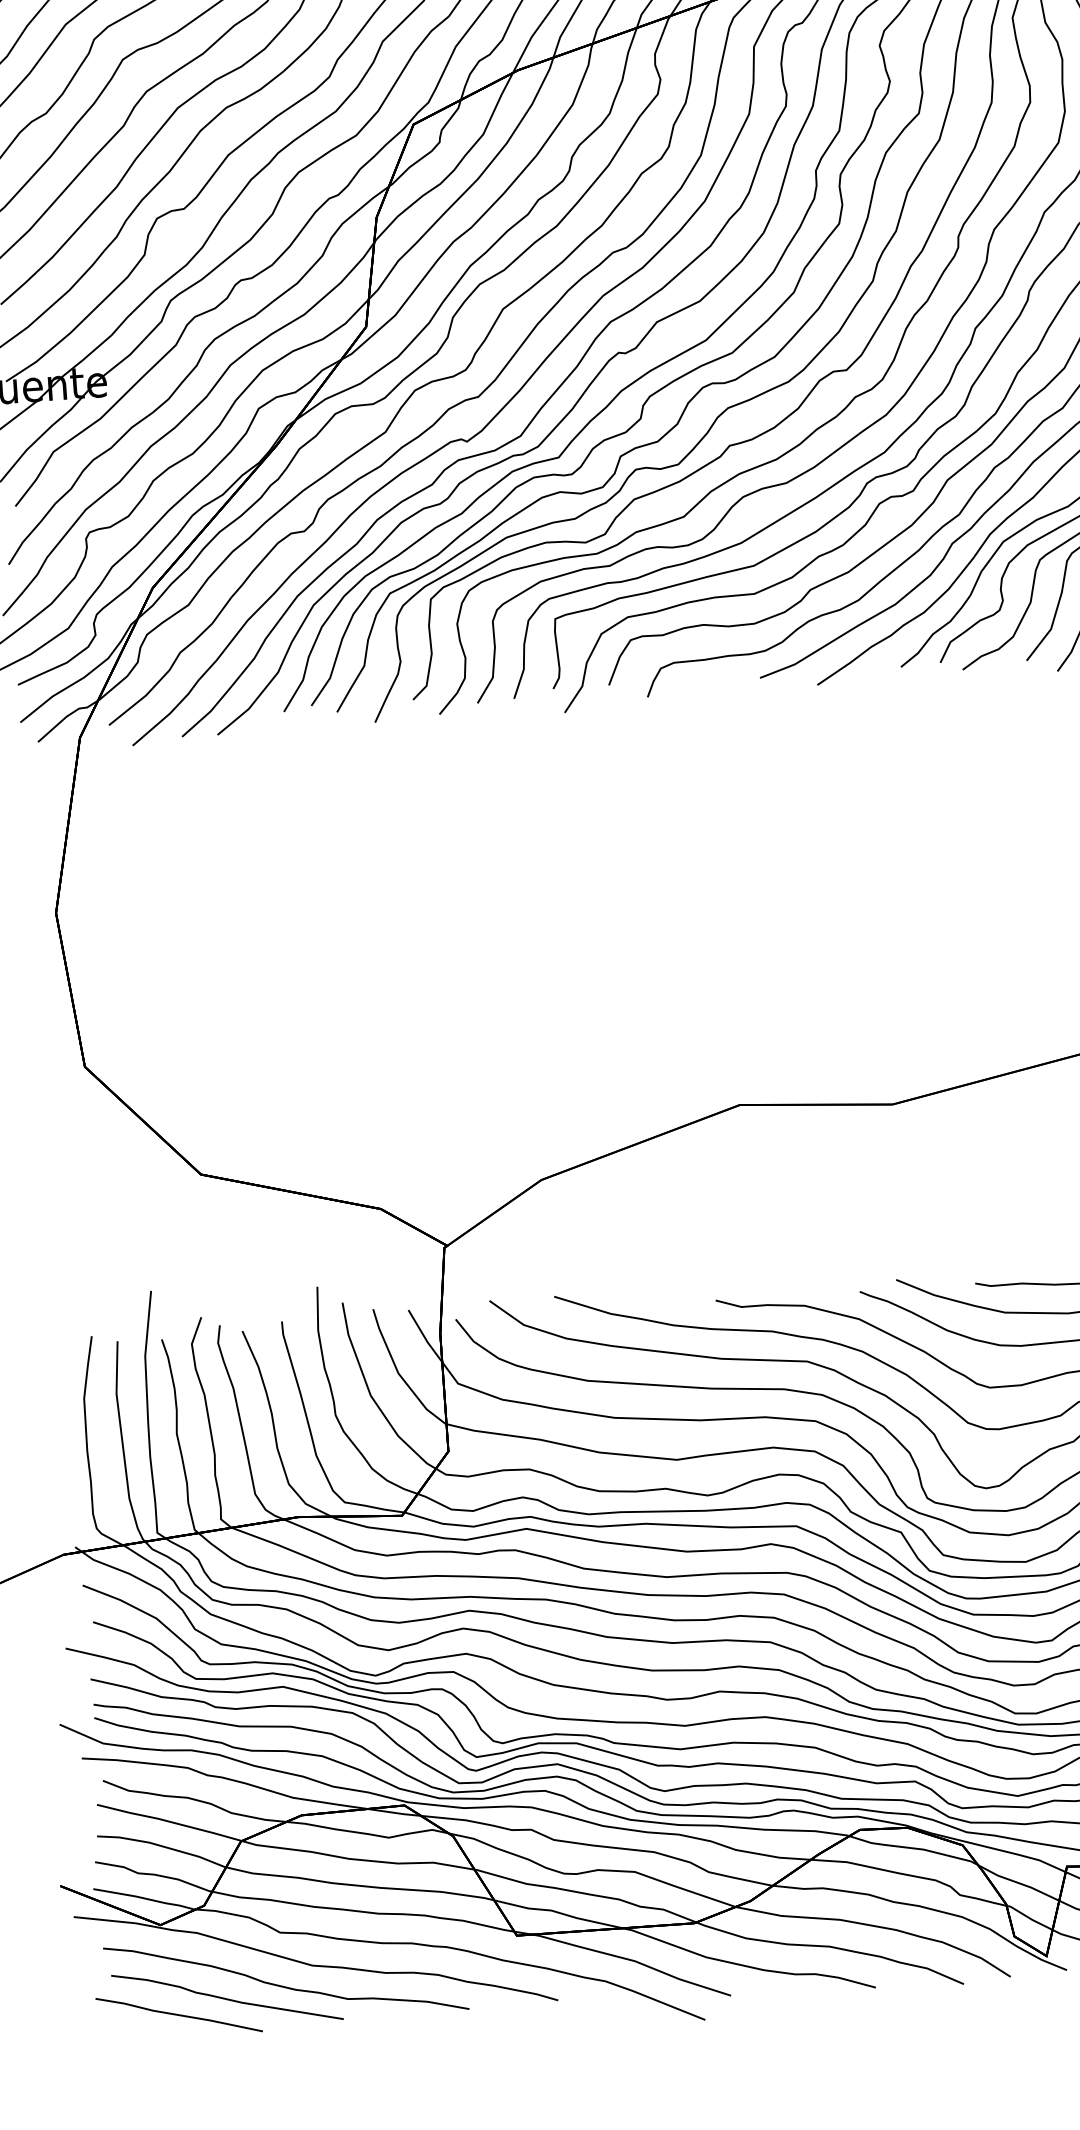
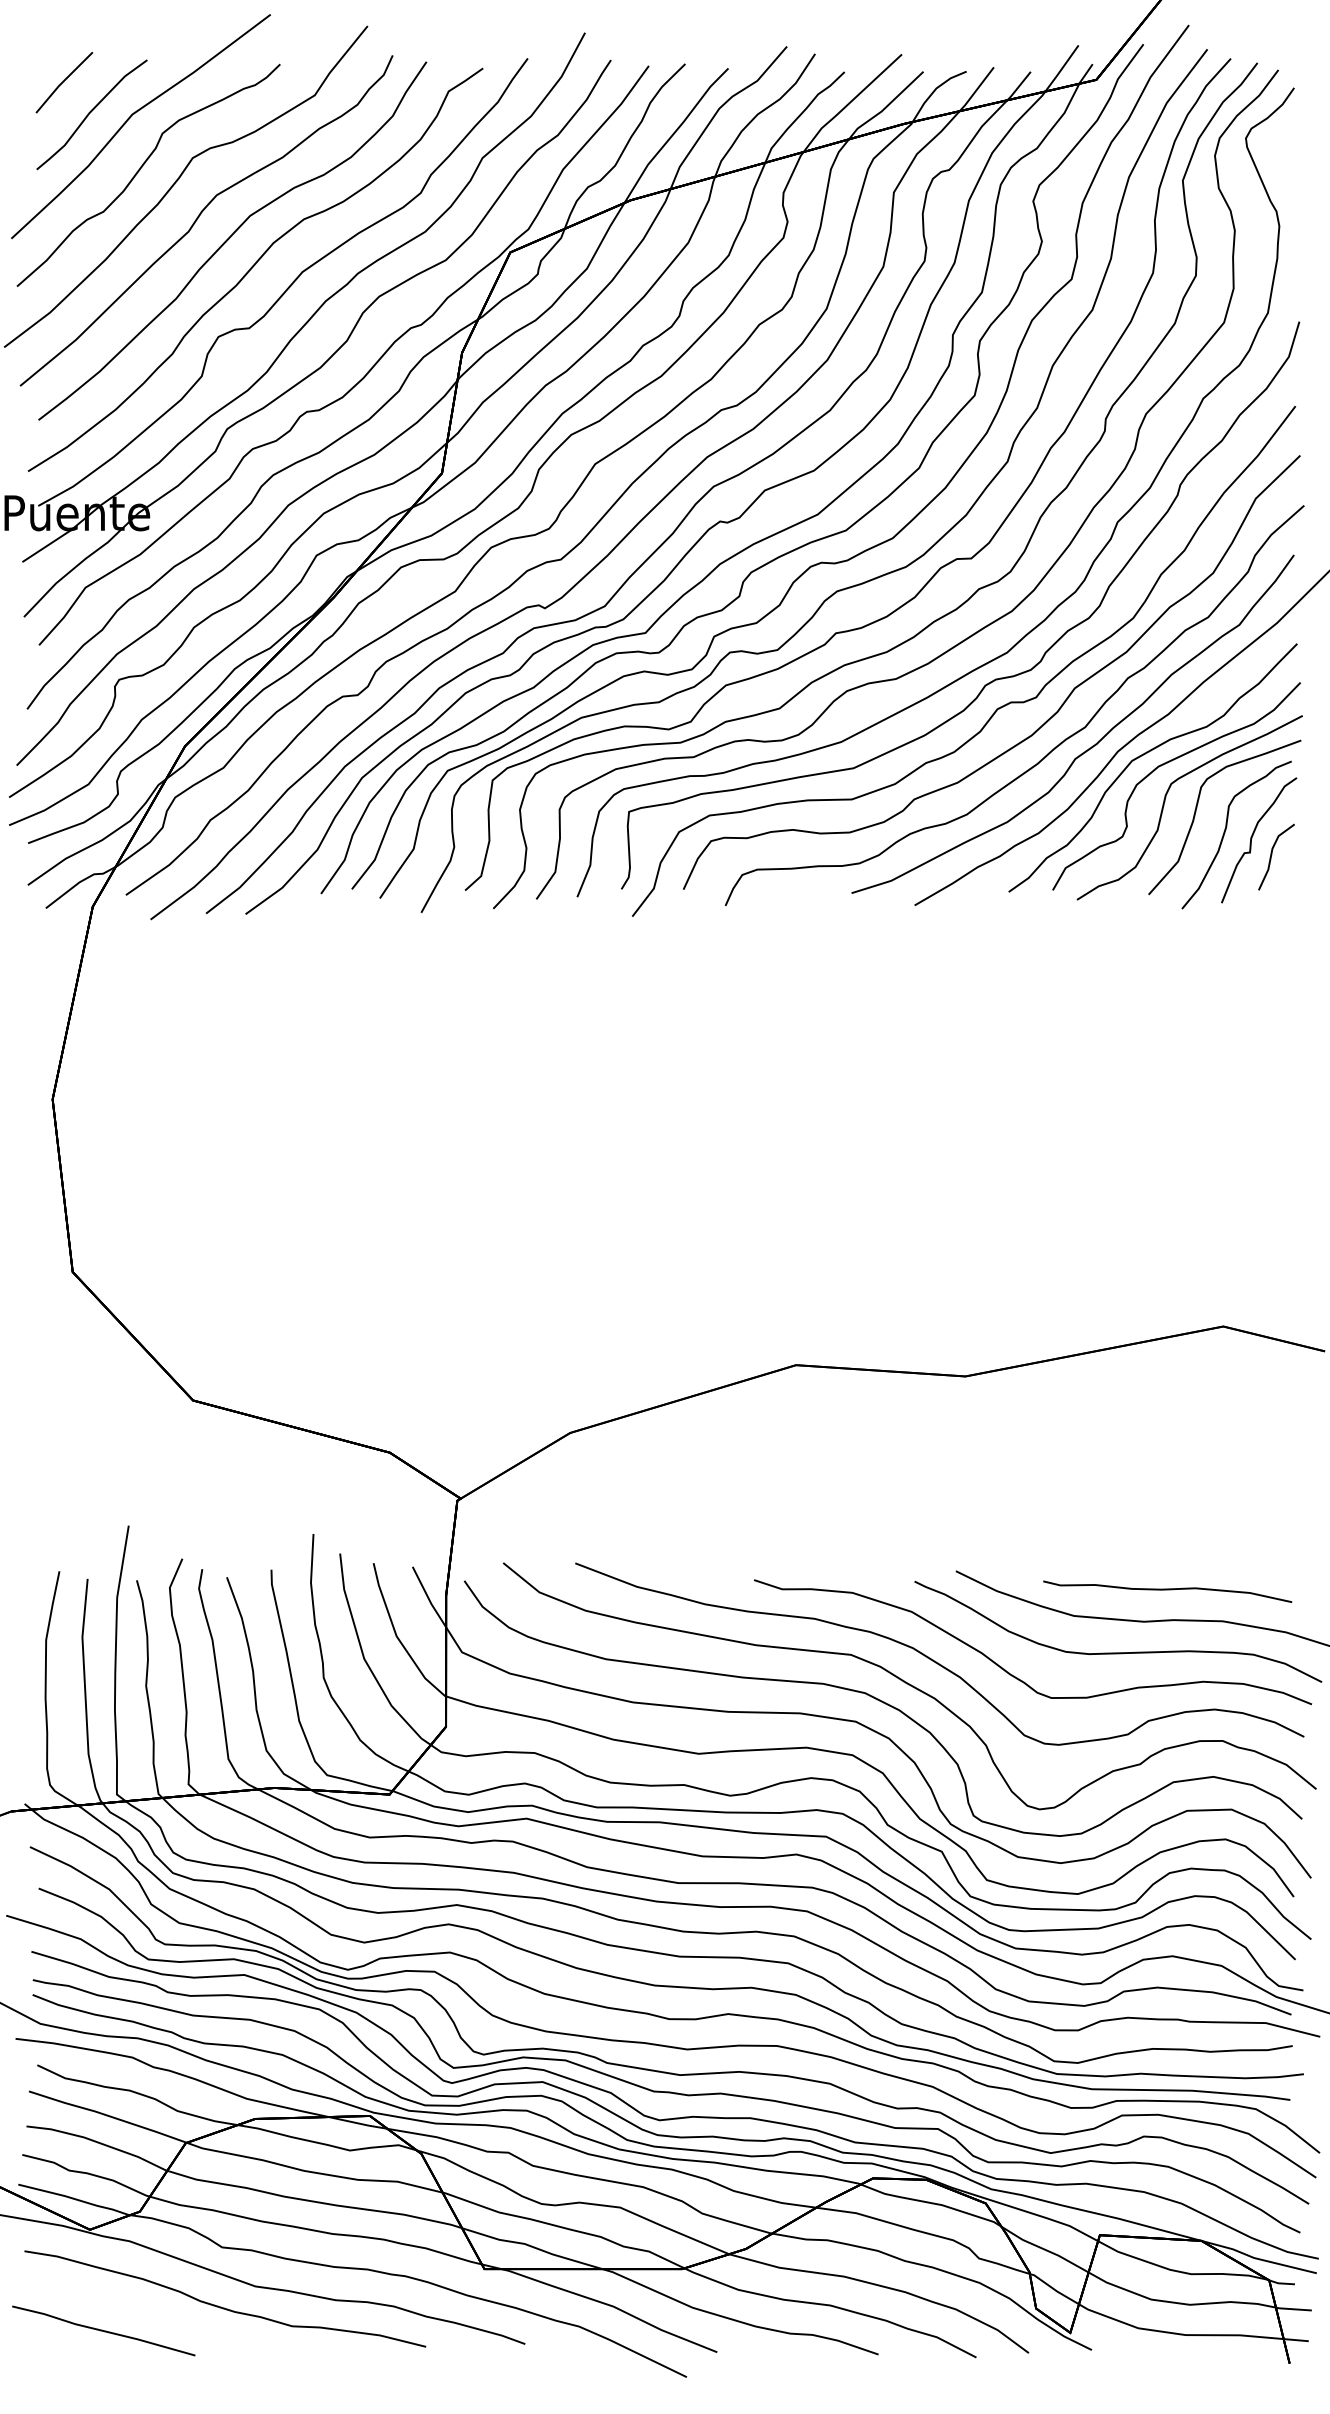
part: (227, 1996) -> (158, 2314), removed

